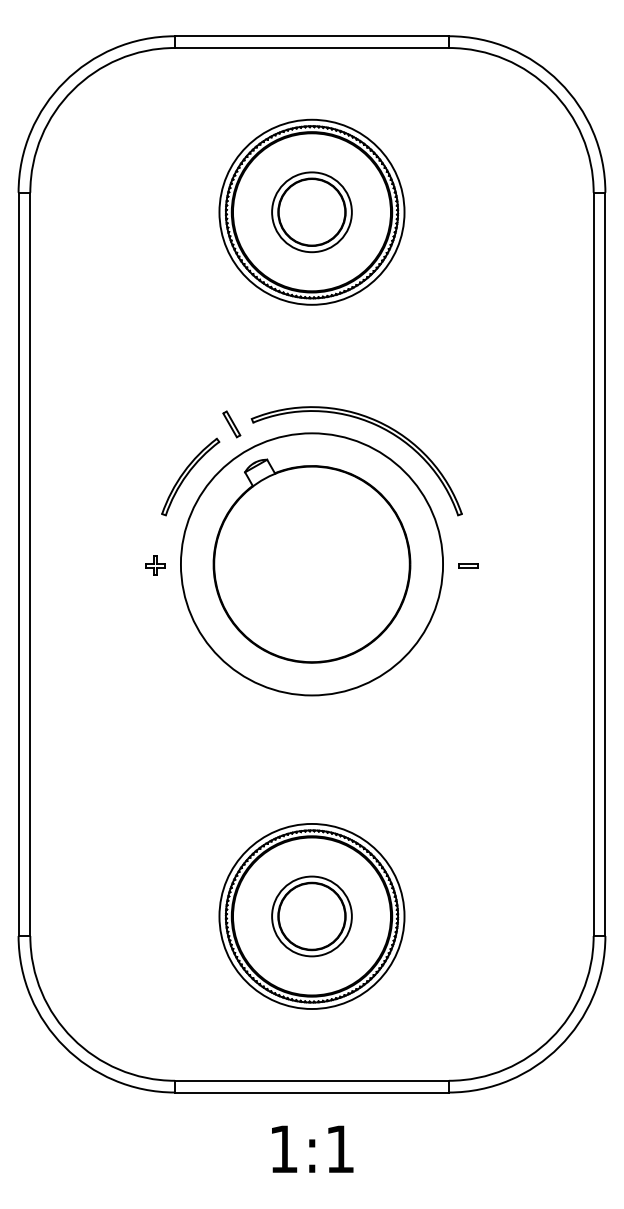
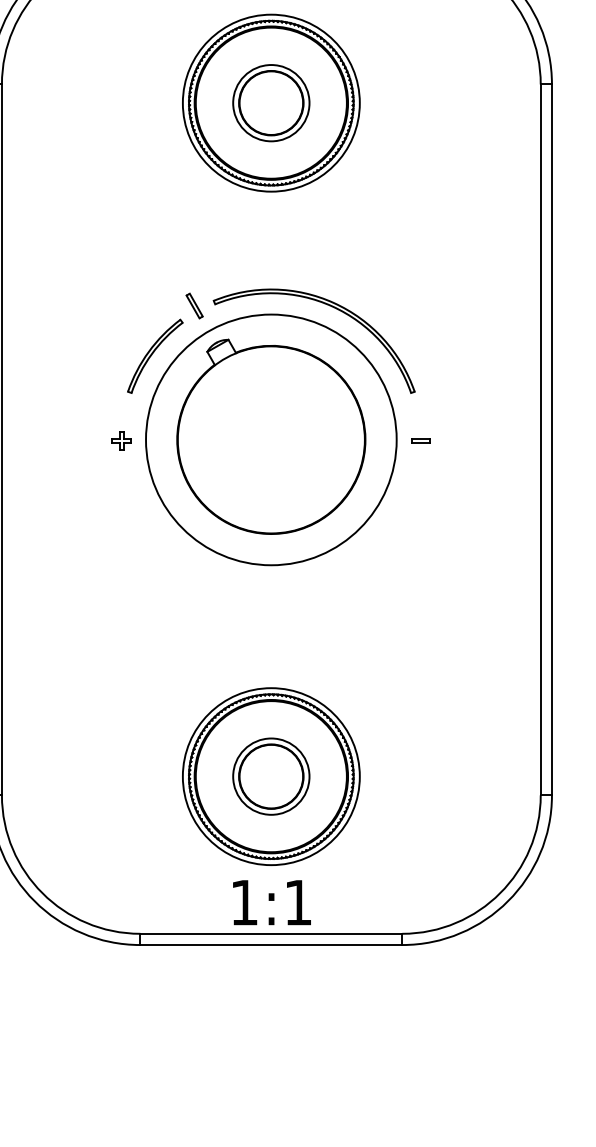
text: (312, 1148) -> (271, 901), moved

